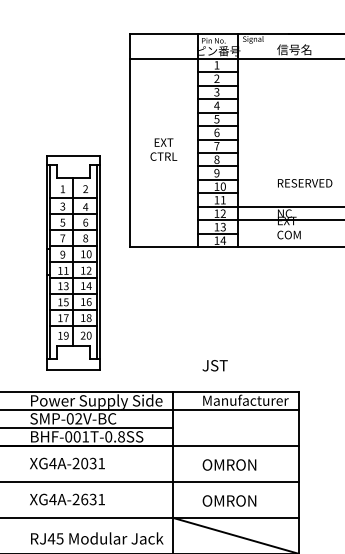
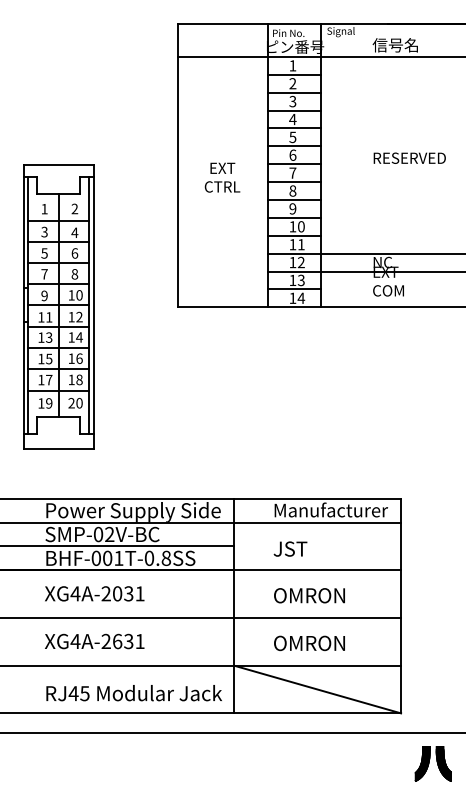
text: (304, 182) -> (409, 157), moved
part: (73, 262) -> (58, 306), moved
text: (215, 365) -> (290, 548), moved

